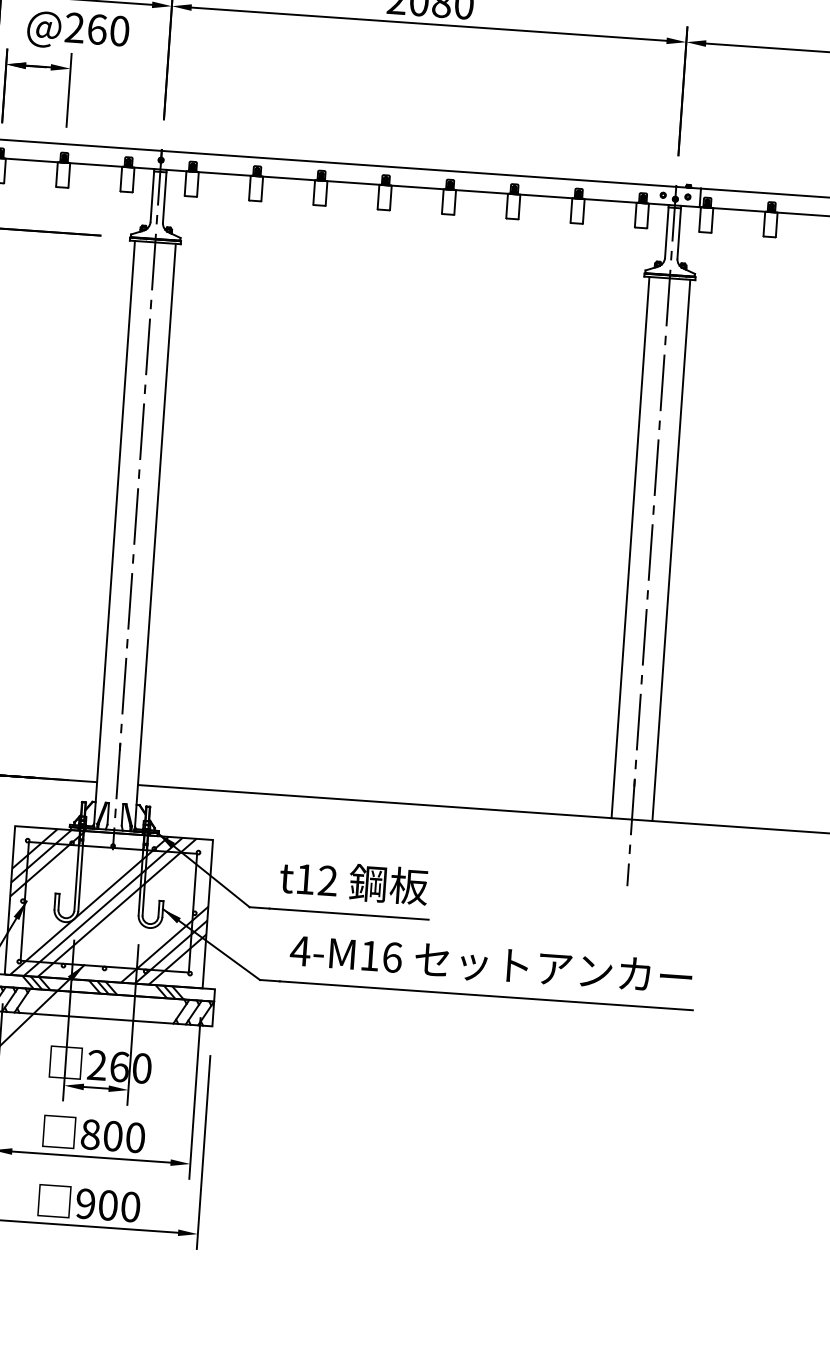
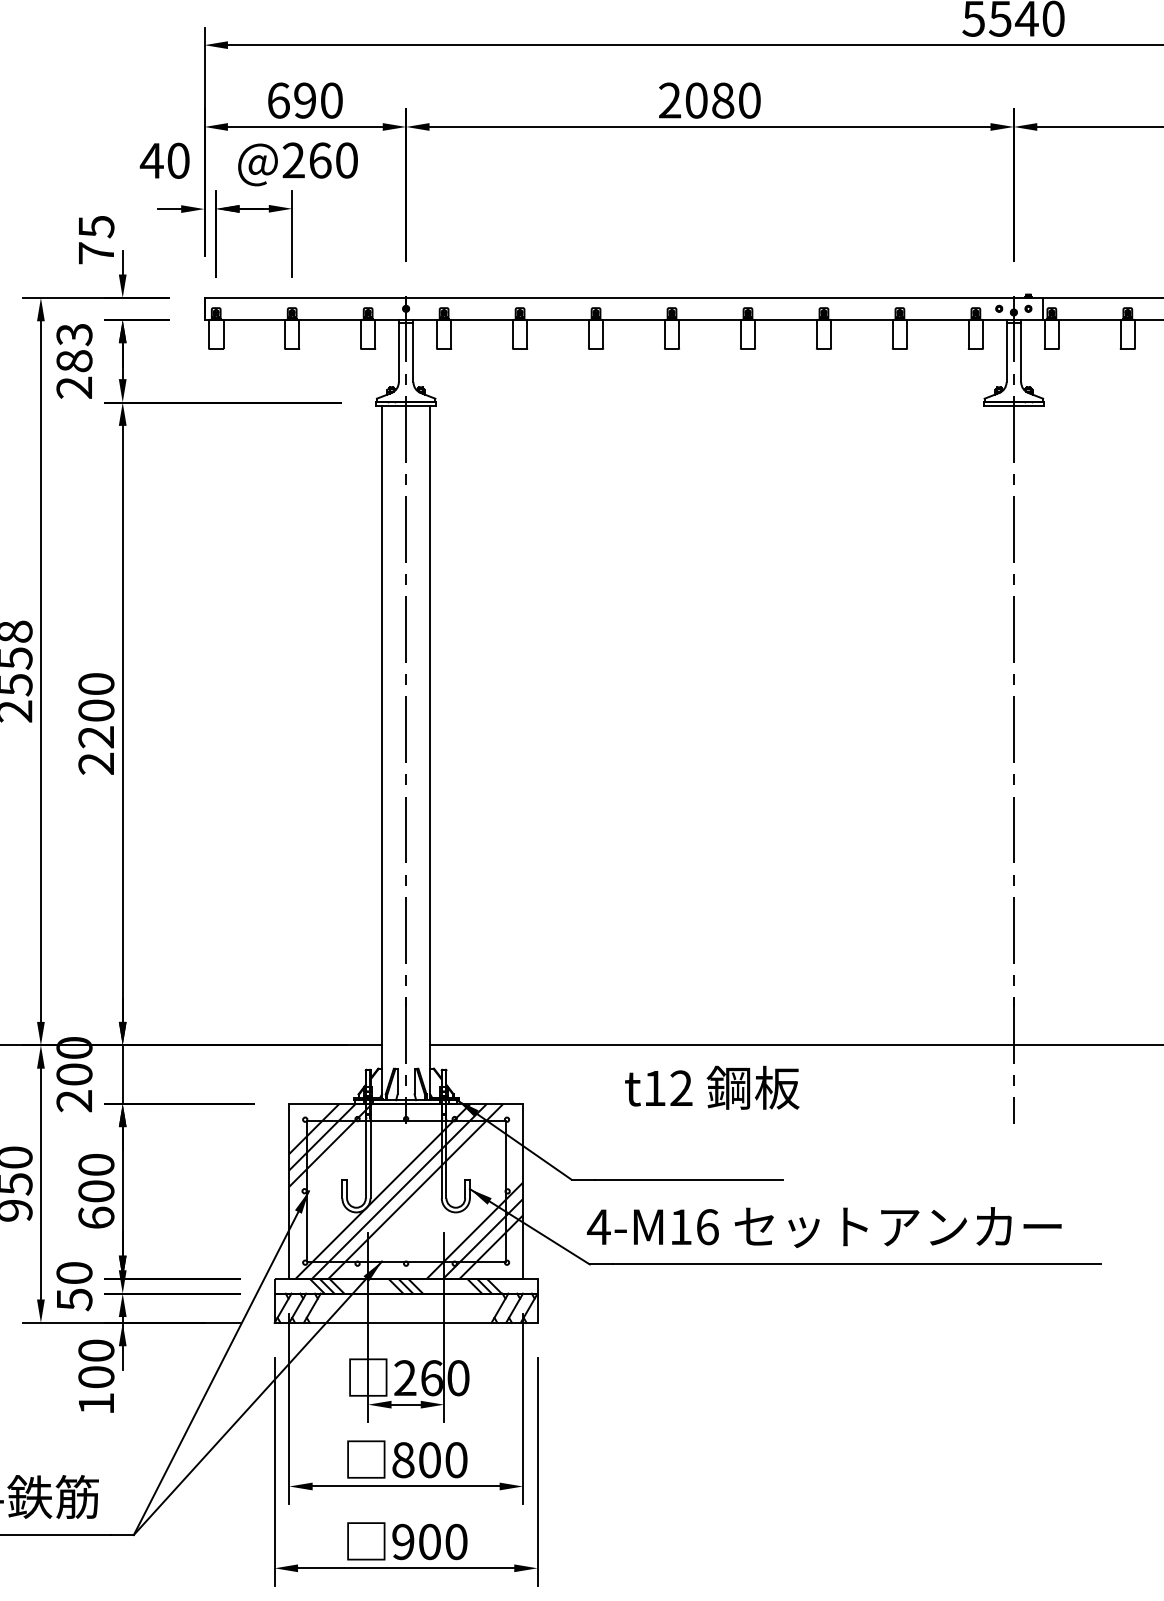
line: (630, 547) -> (989, 725), removed
line: (671, 550) -> (1038, 725), removed
text: (354, 882) -> (712, 1087), moved
text: (491, 964) -> (824, 1227), moved

